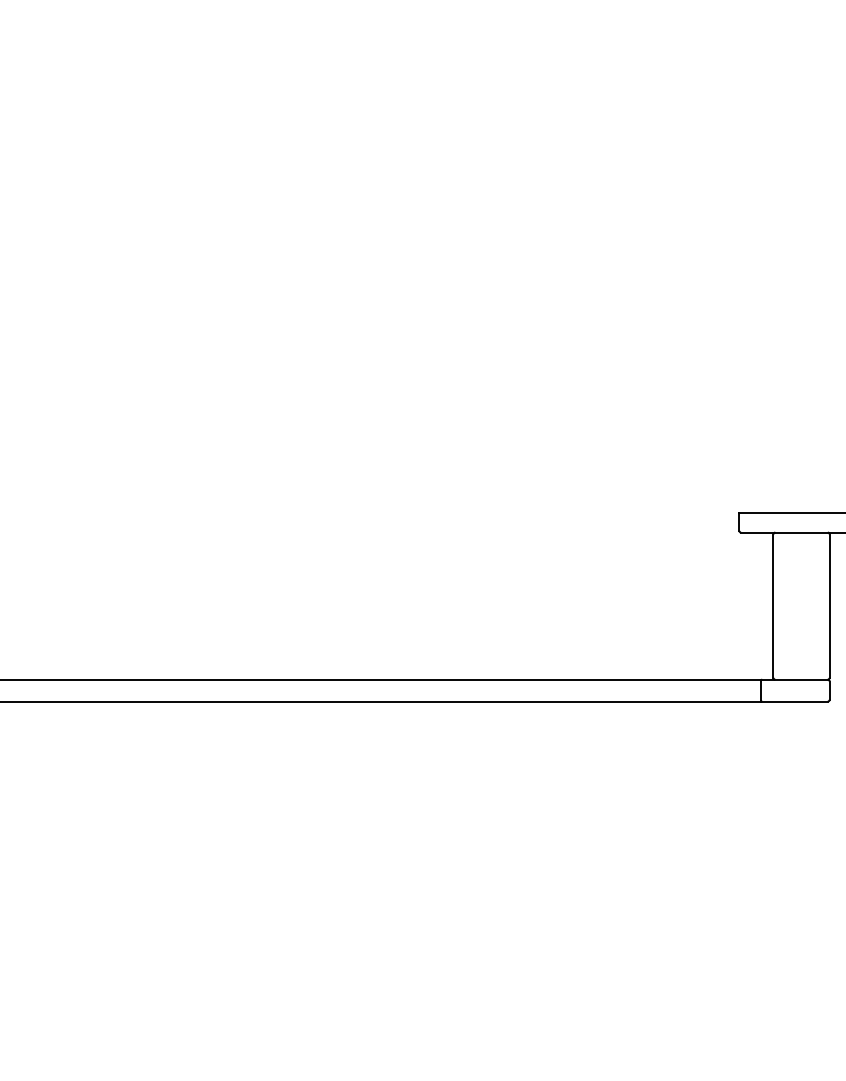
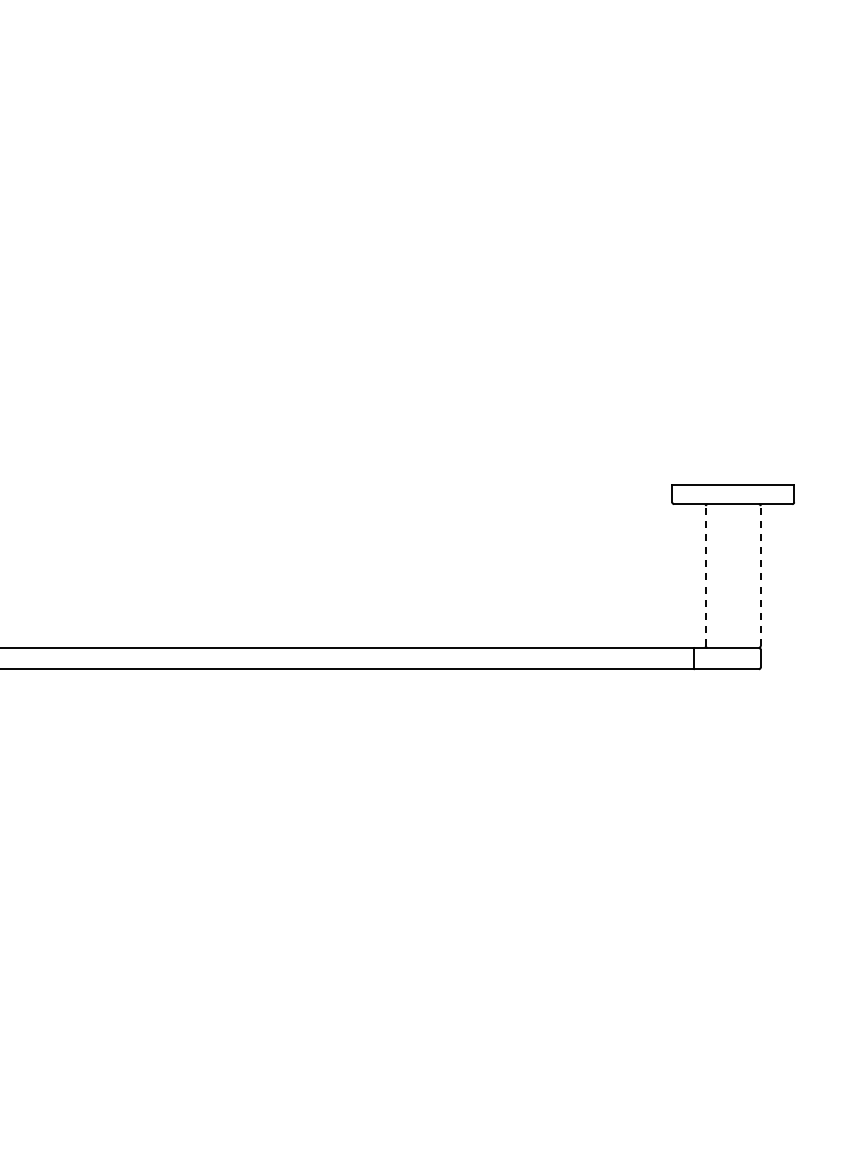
line: (773, 606) -> (705, 576), solid -> dashed
line: (829, 606) -> (760, 576), solid -> dashed

